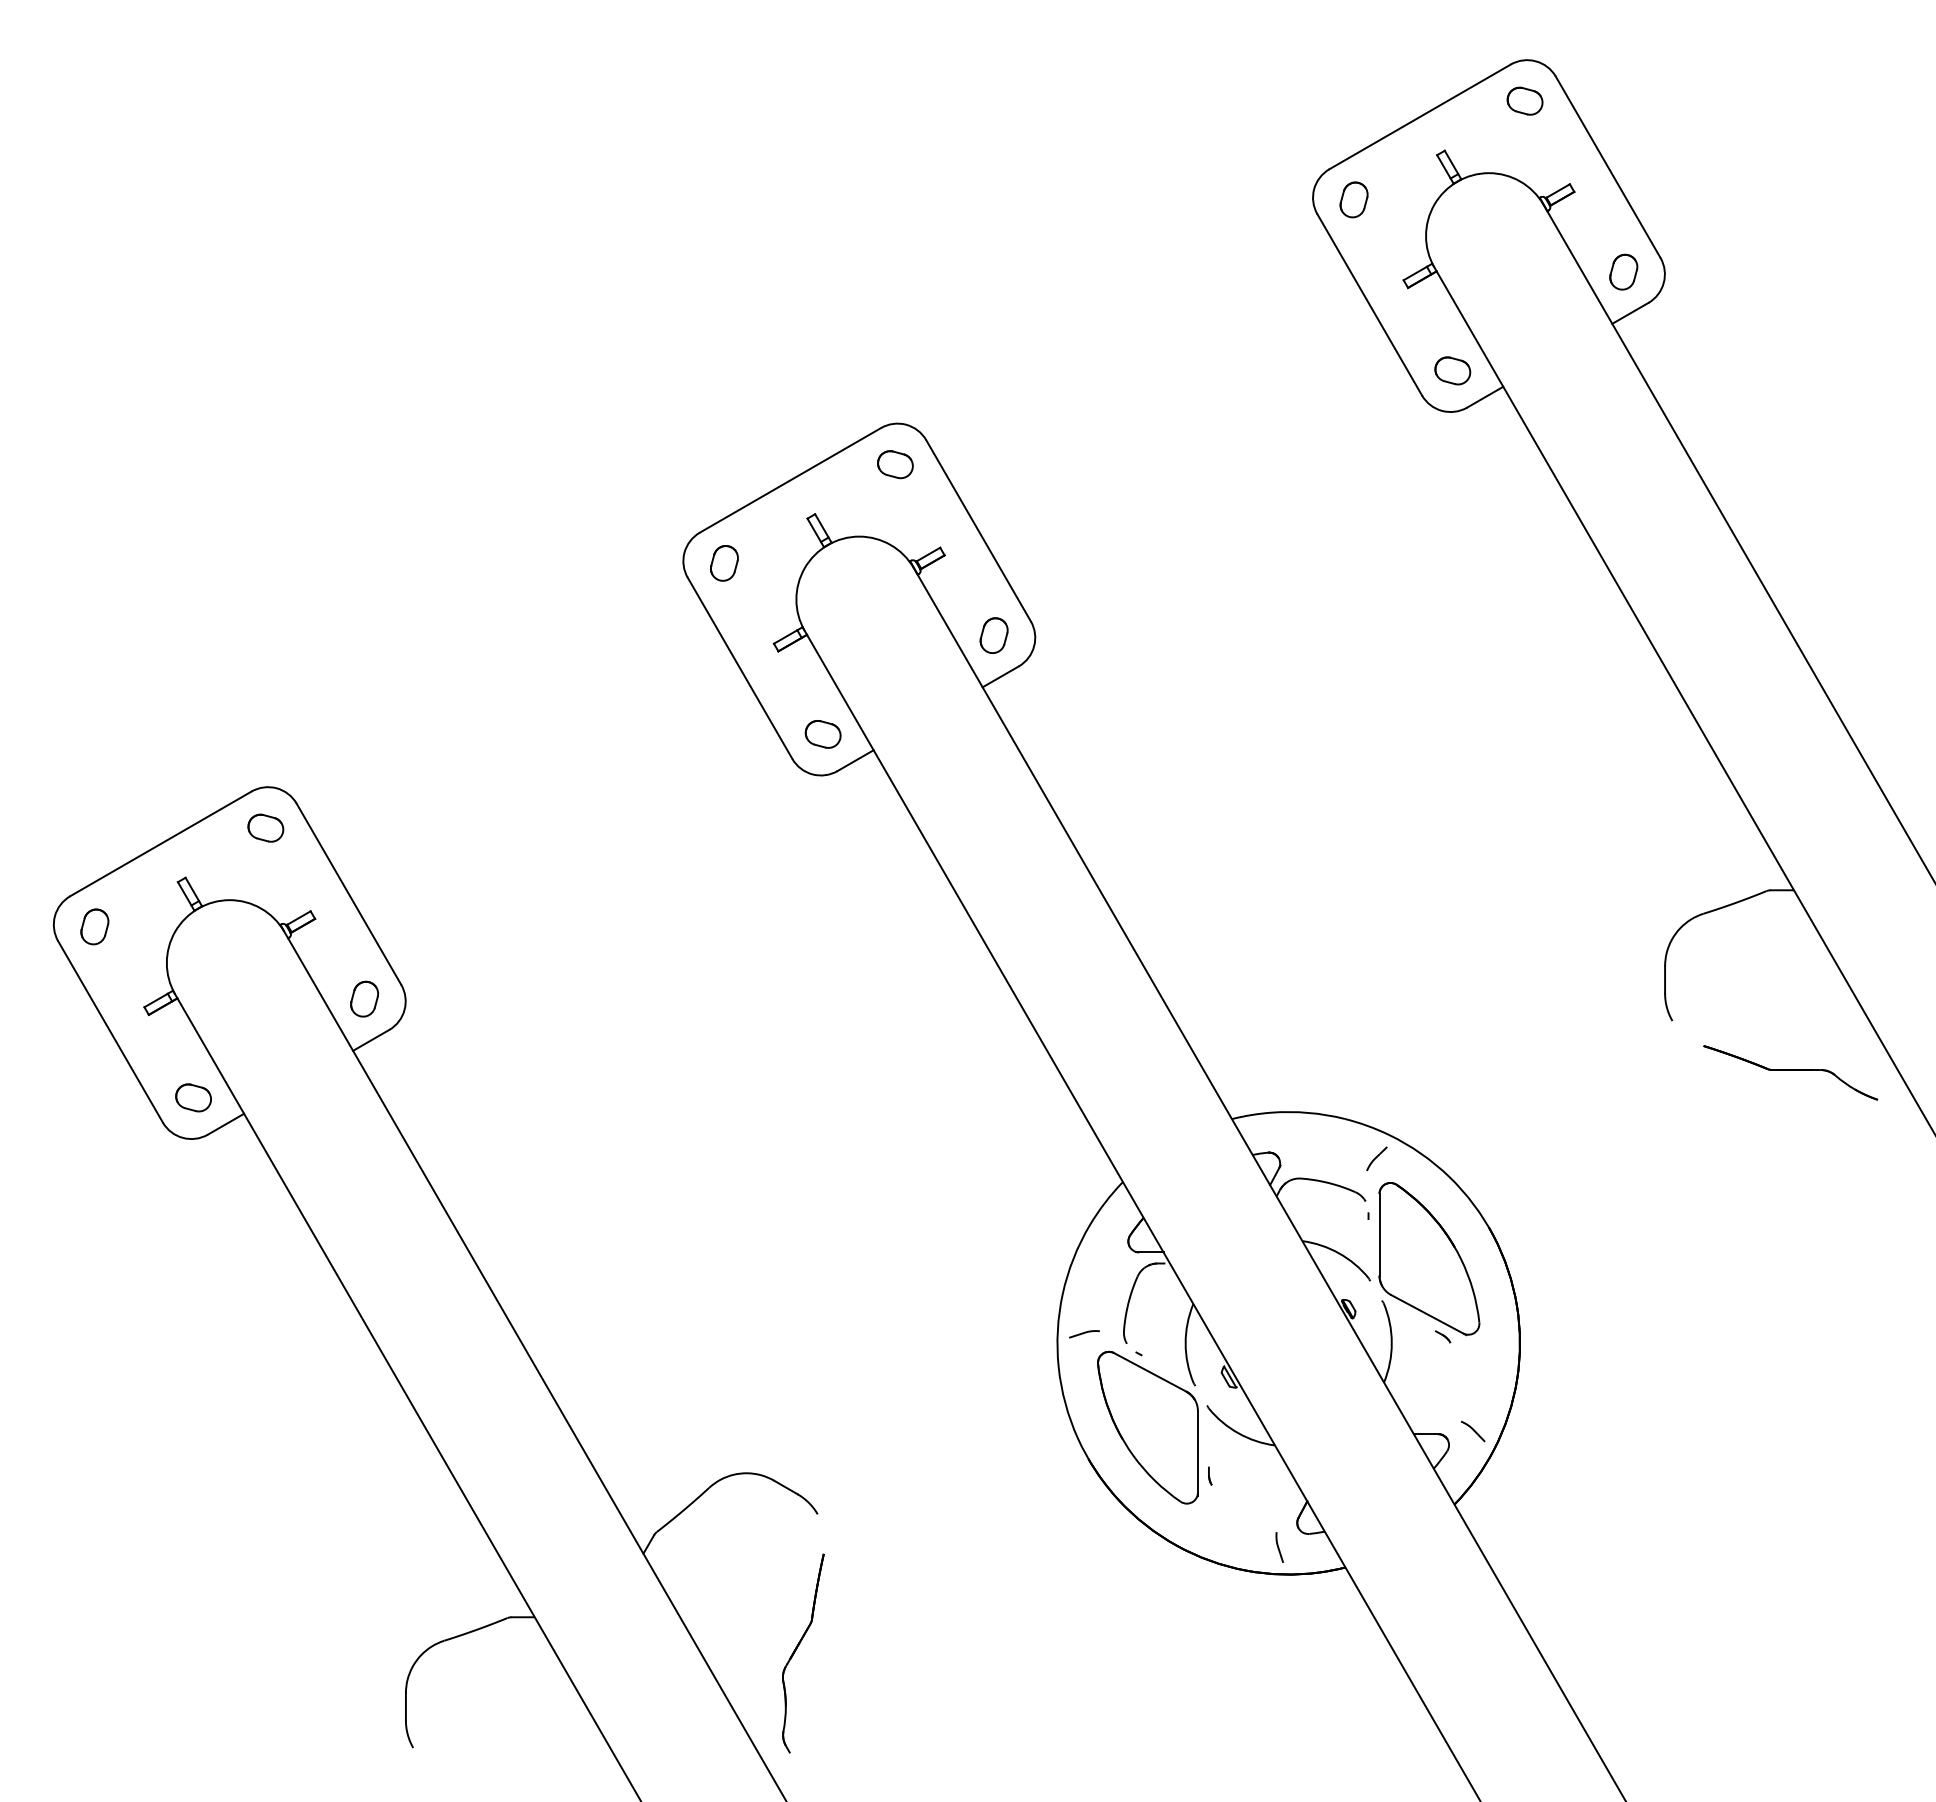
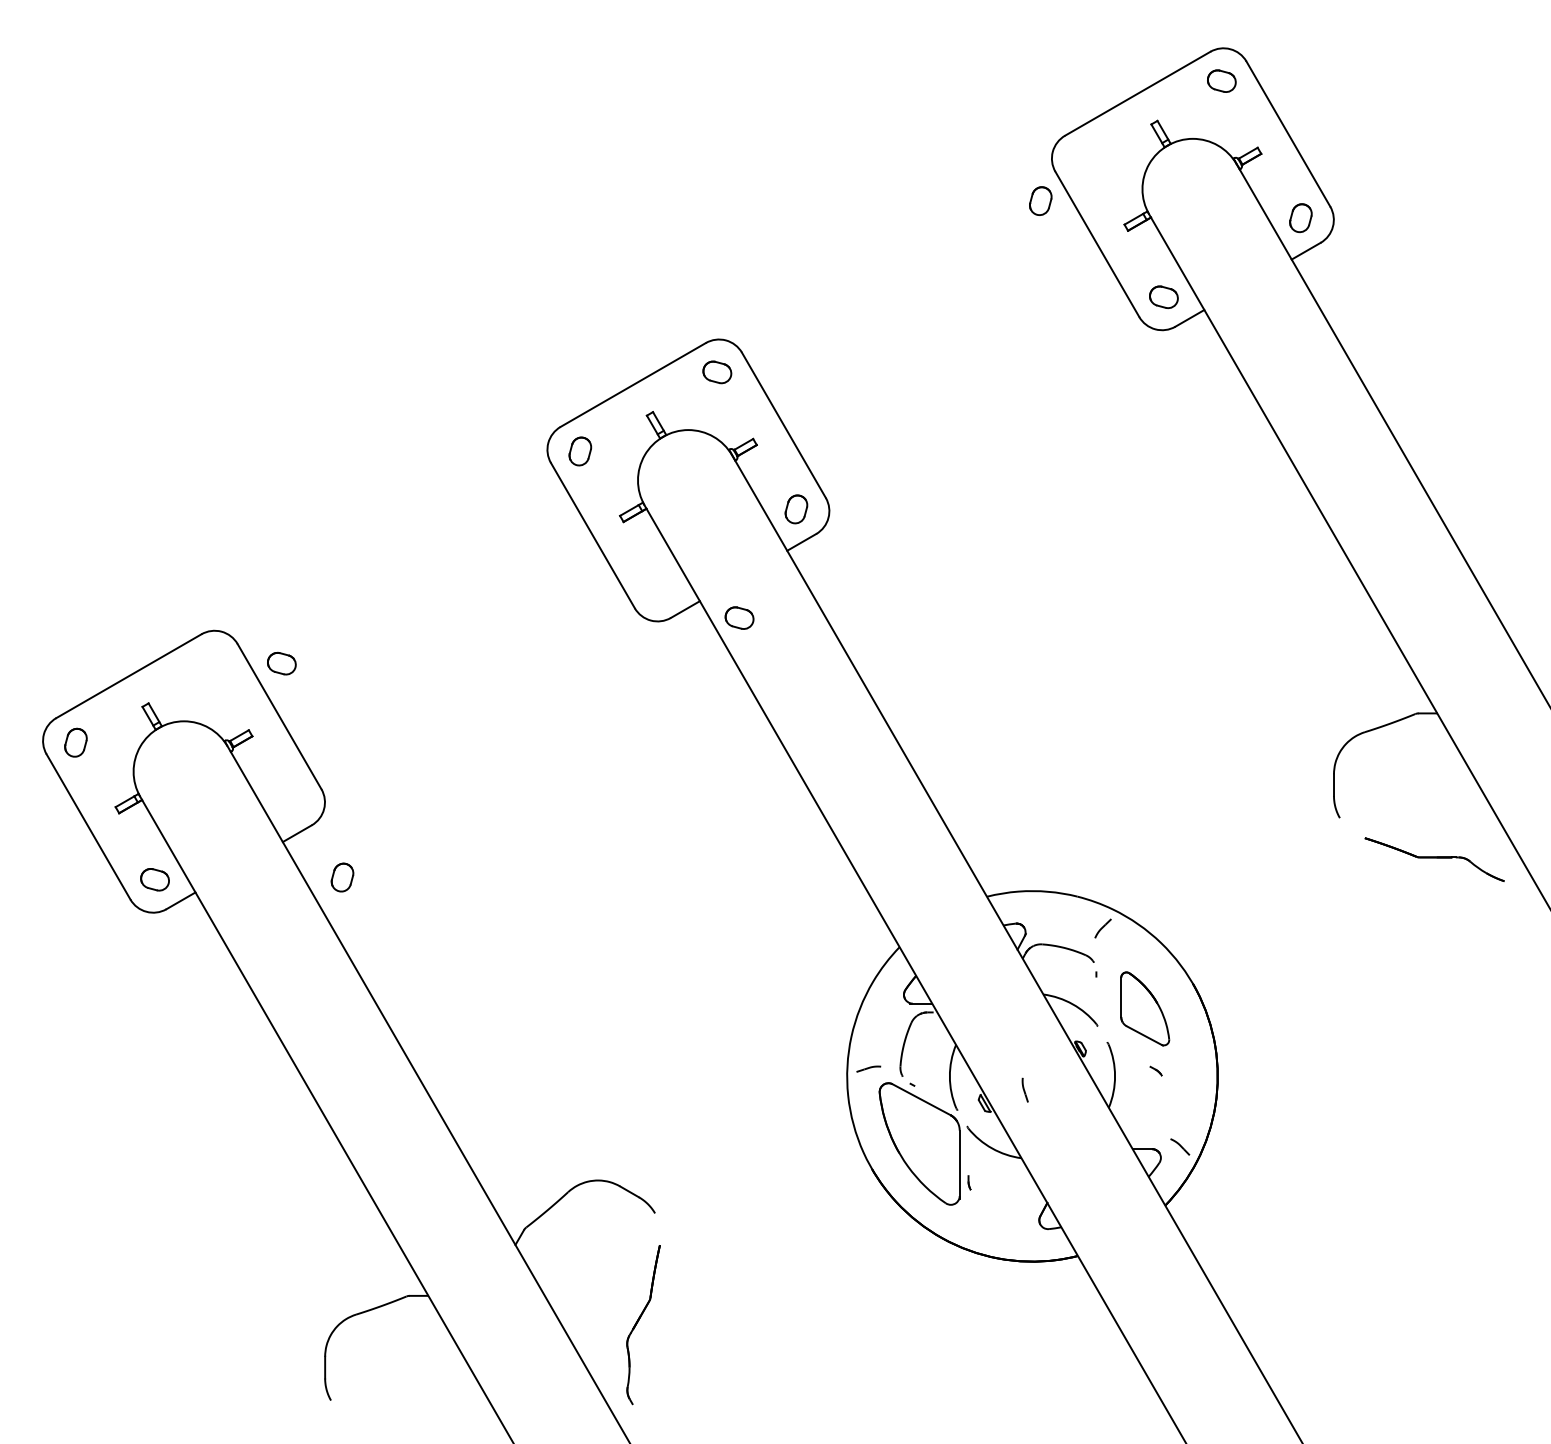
part: (1353, 199) -> (1040, 200), moved
part: (822, 734) -> (739, 618), moved
part: (265, 827) -> (281, 663), moved
part: (364, 998) -> (342, 877), moved
part: (1429, 1259) -> (1145, 1009), size x0.6
part: (1279, 1547) -> (1025, 1090), moved

